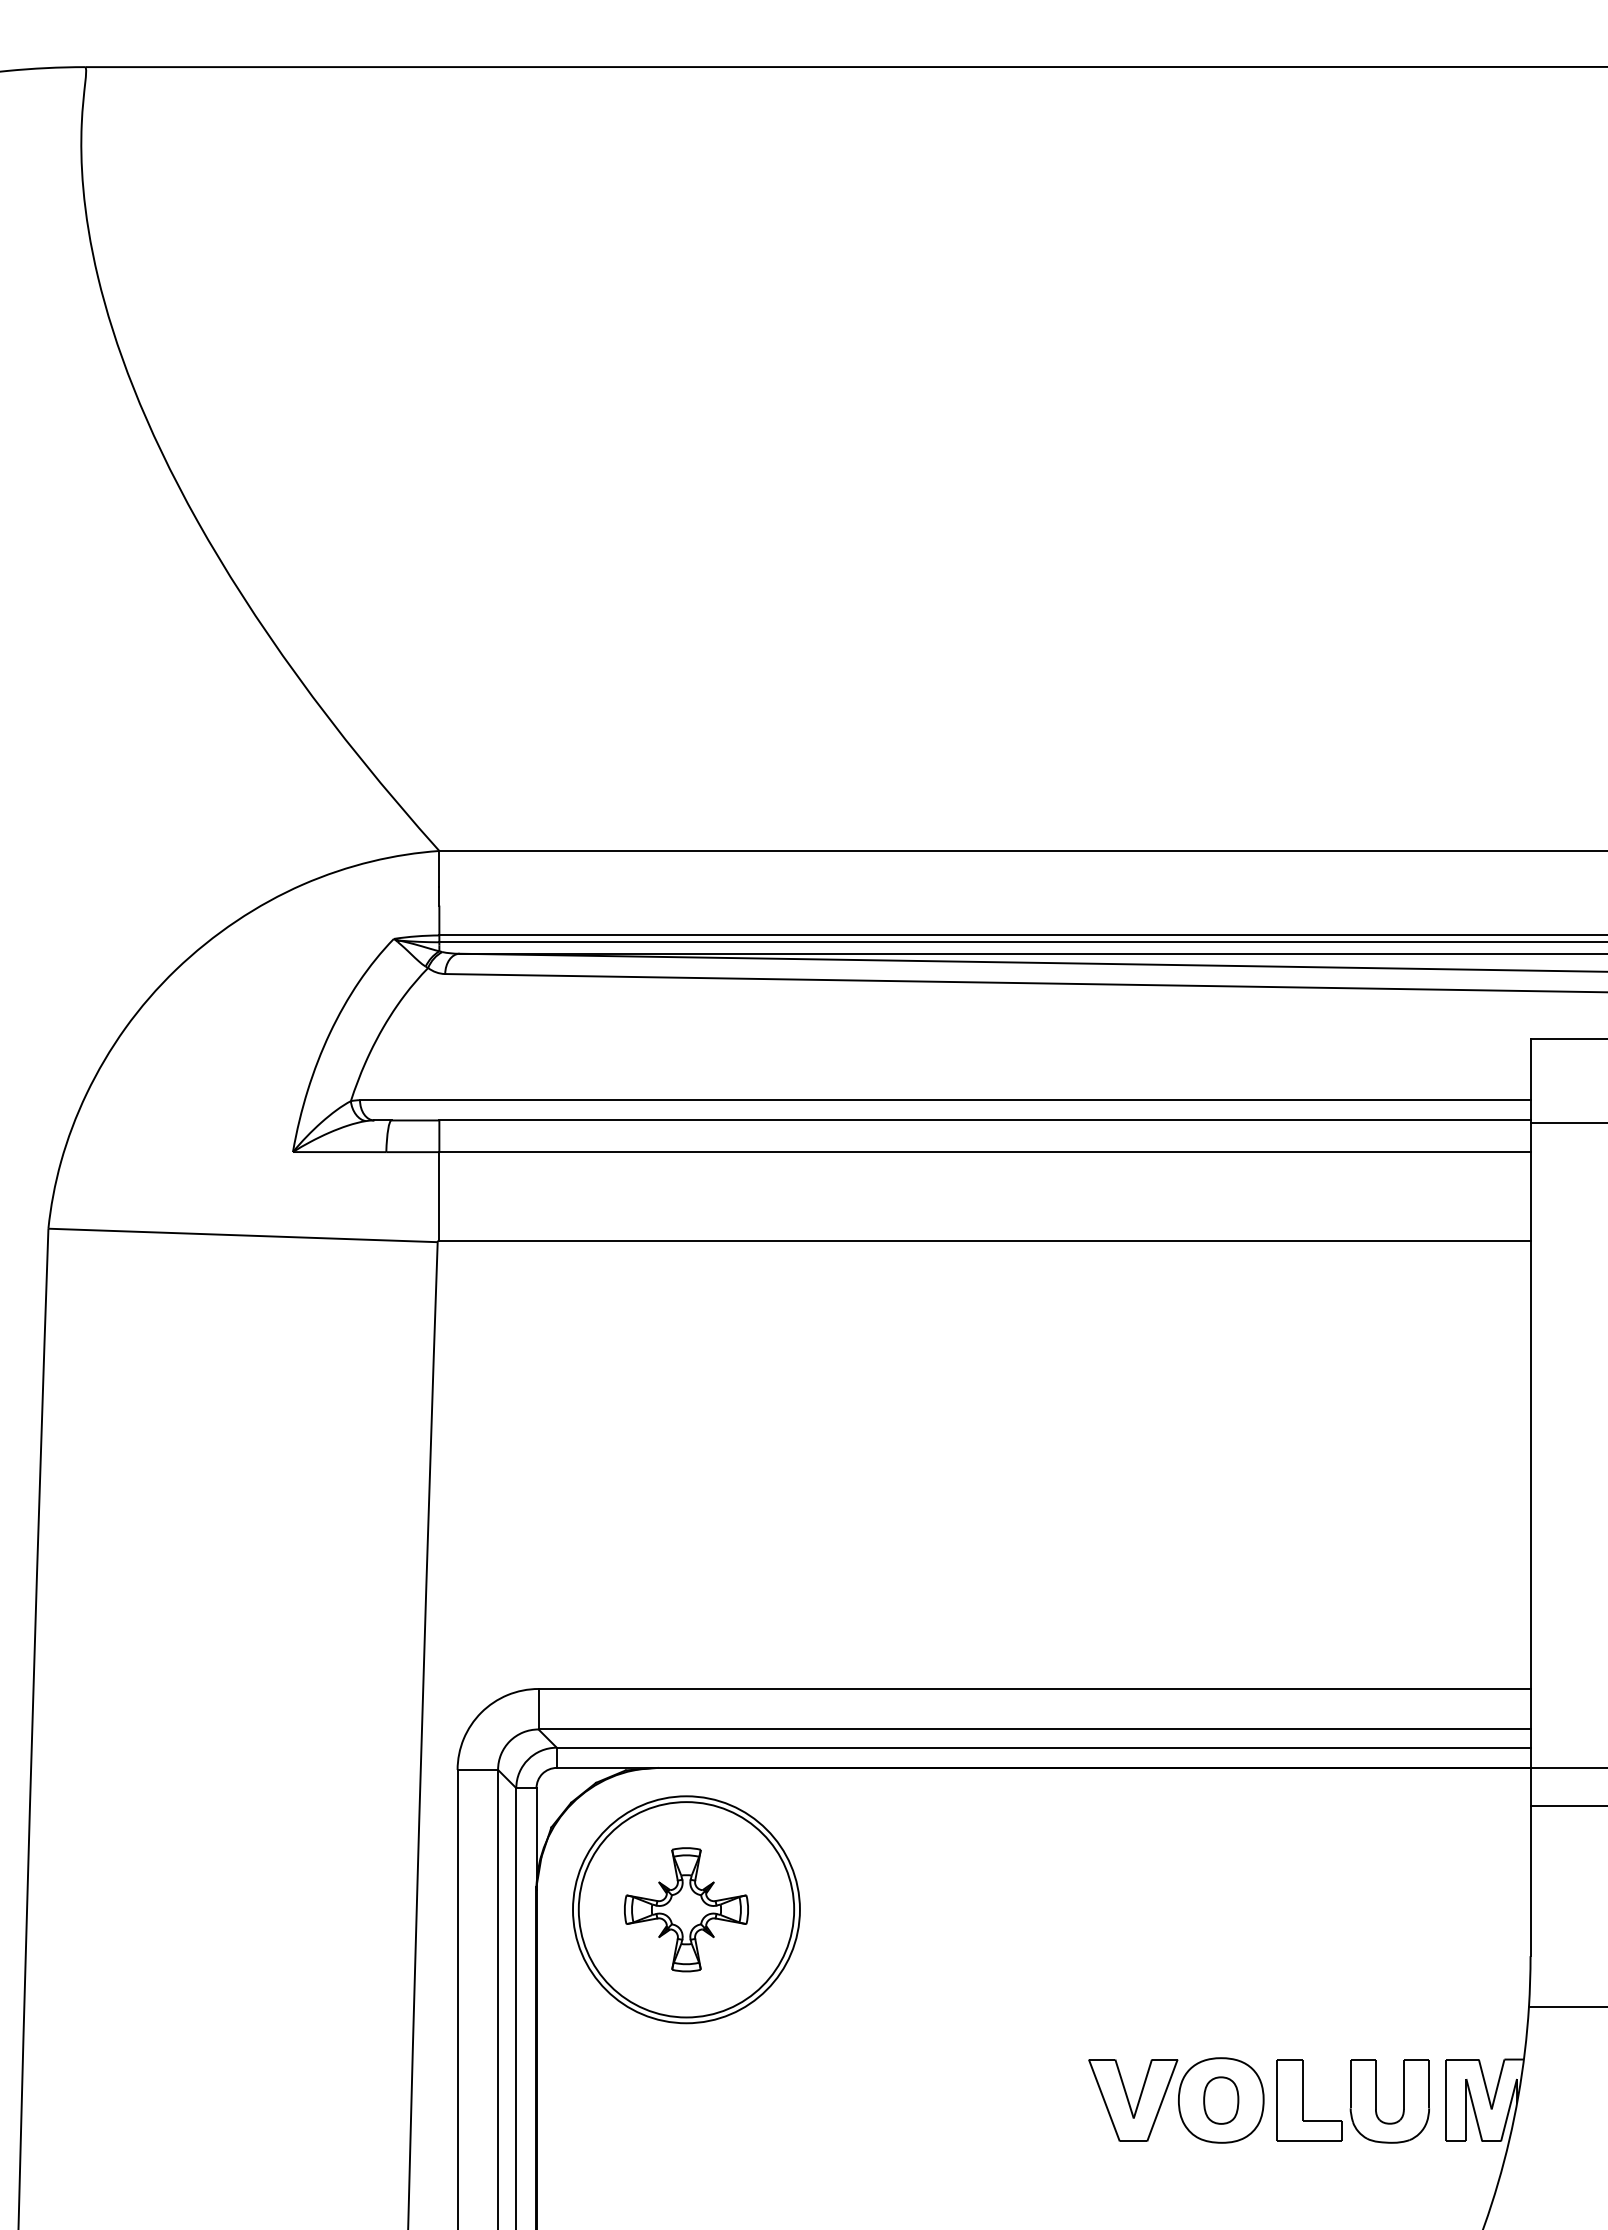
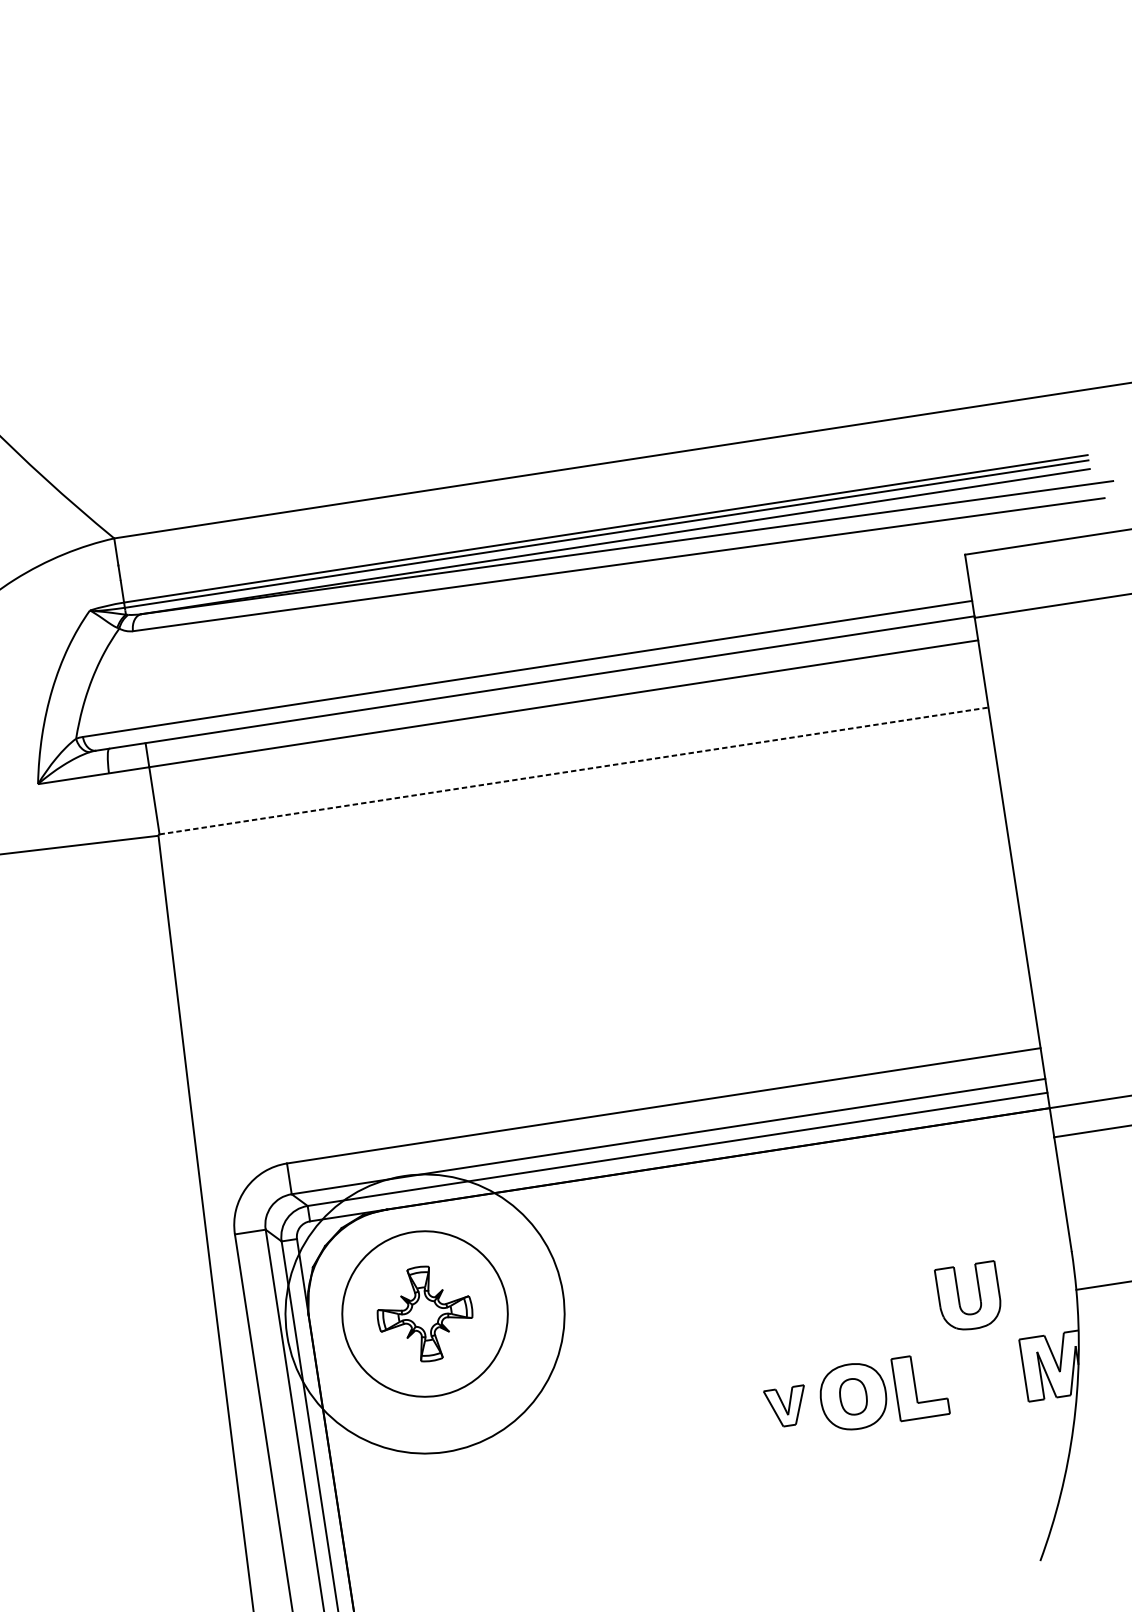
line: (984, 1240) -> (573, 770), solid -> dashed
circle: (686, 1909) -> (425, 1313), size x1.6
part: (1133, 2100) -> (786, 1406), size x0.6
part: (1376, 2101) -> (959, 1298), moved

